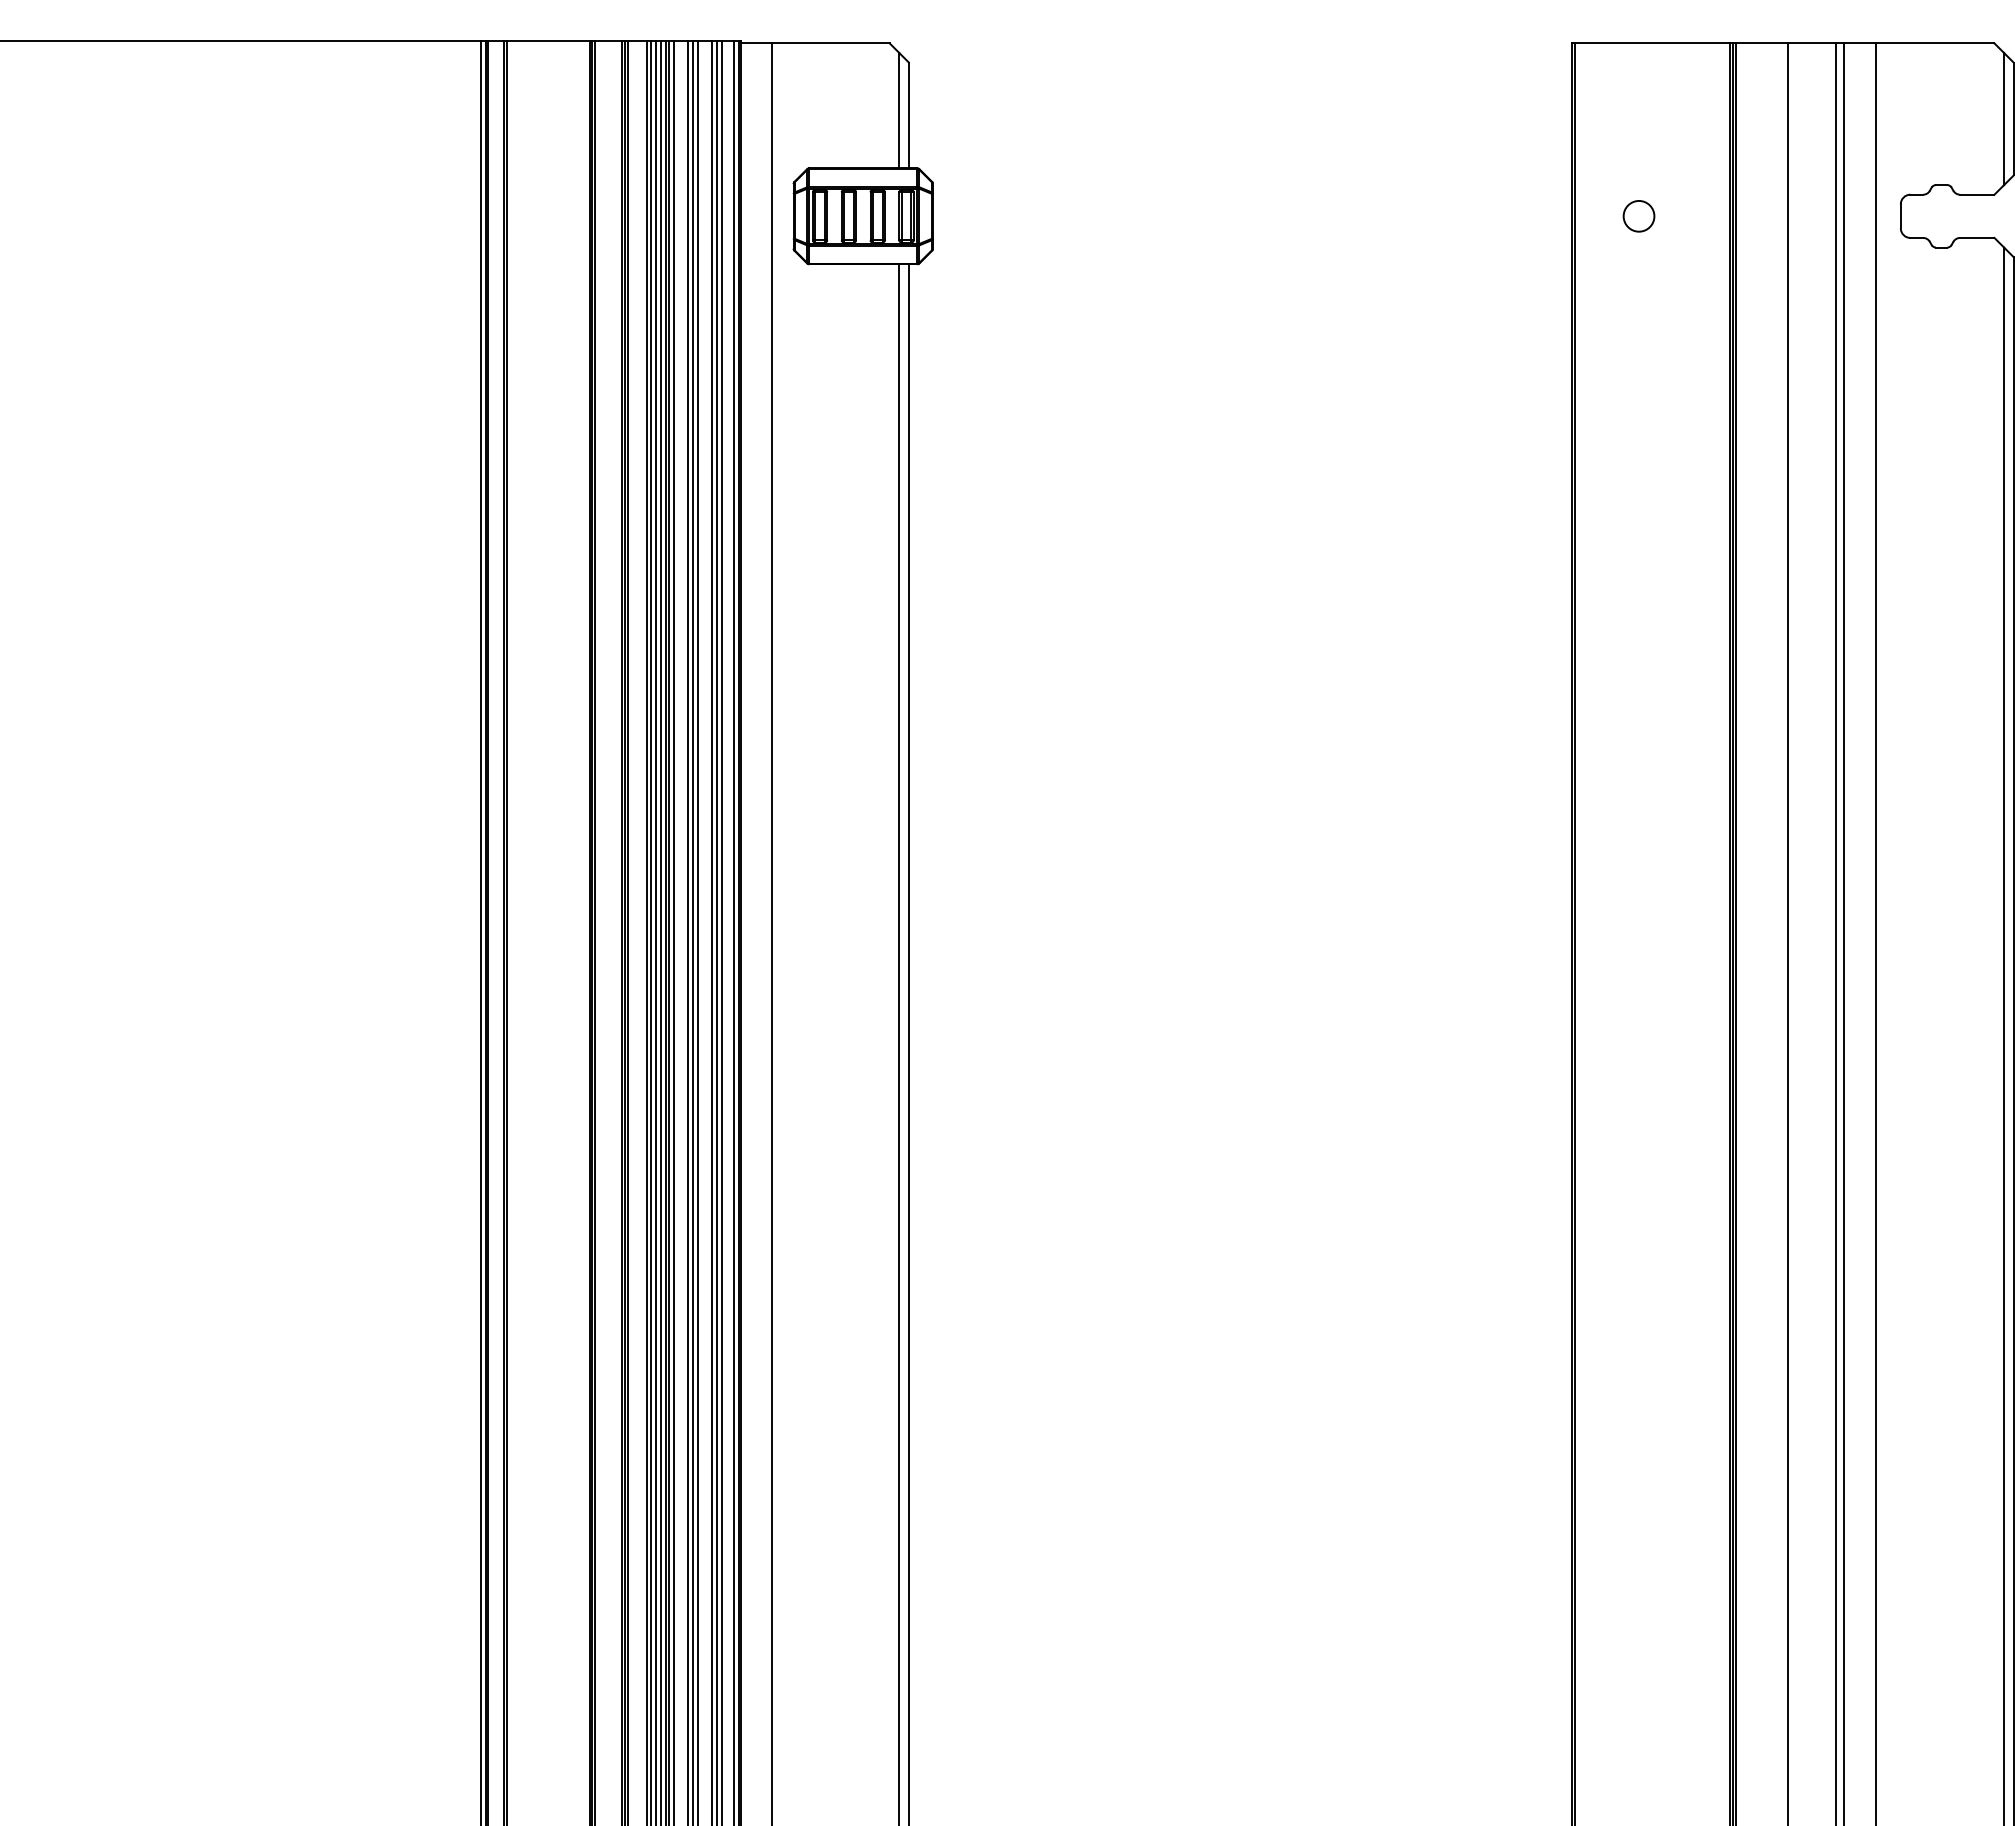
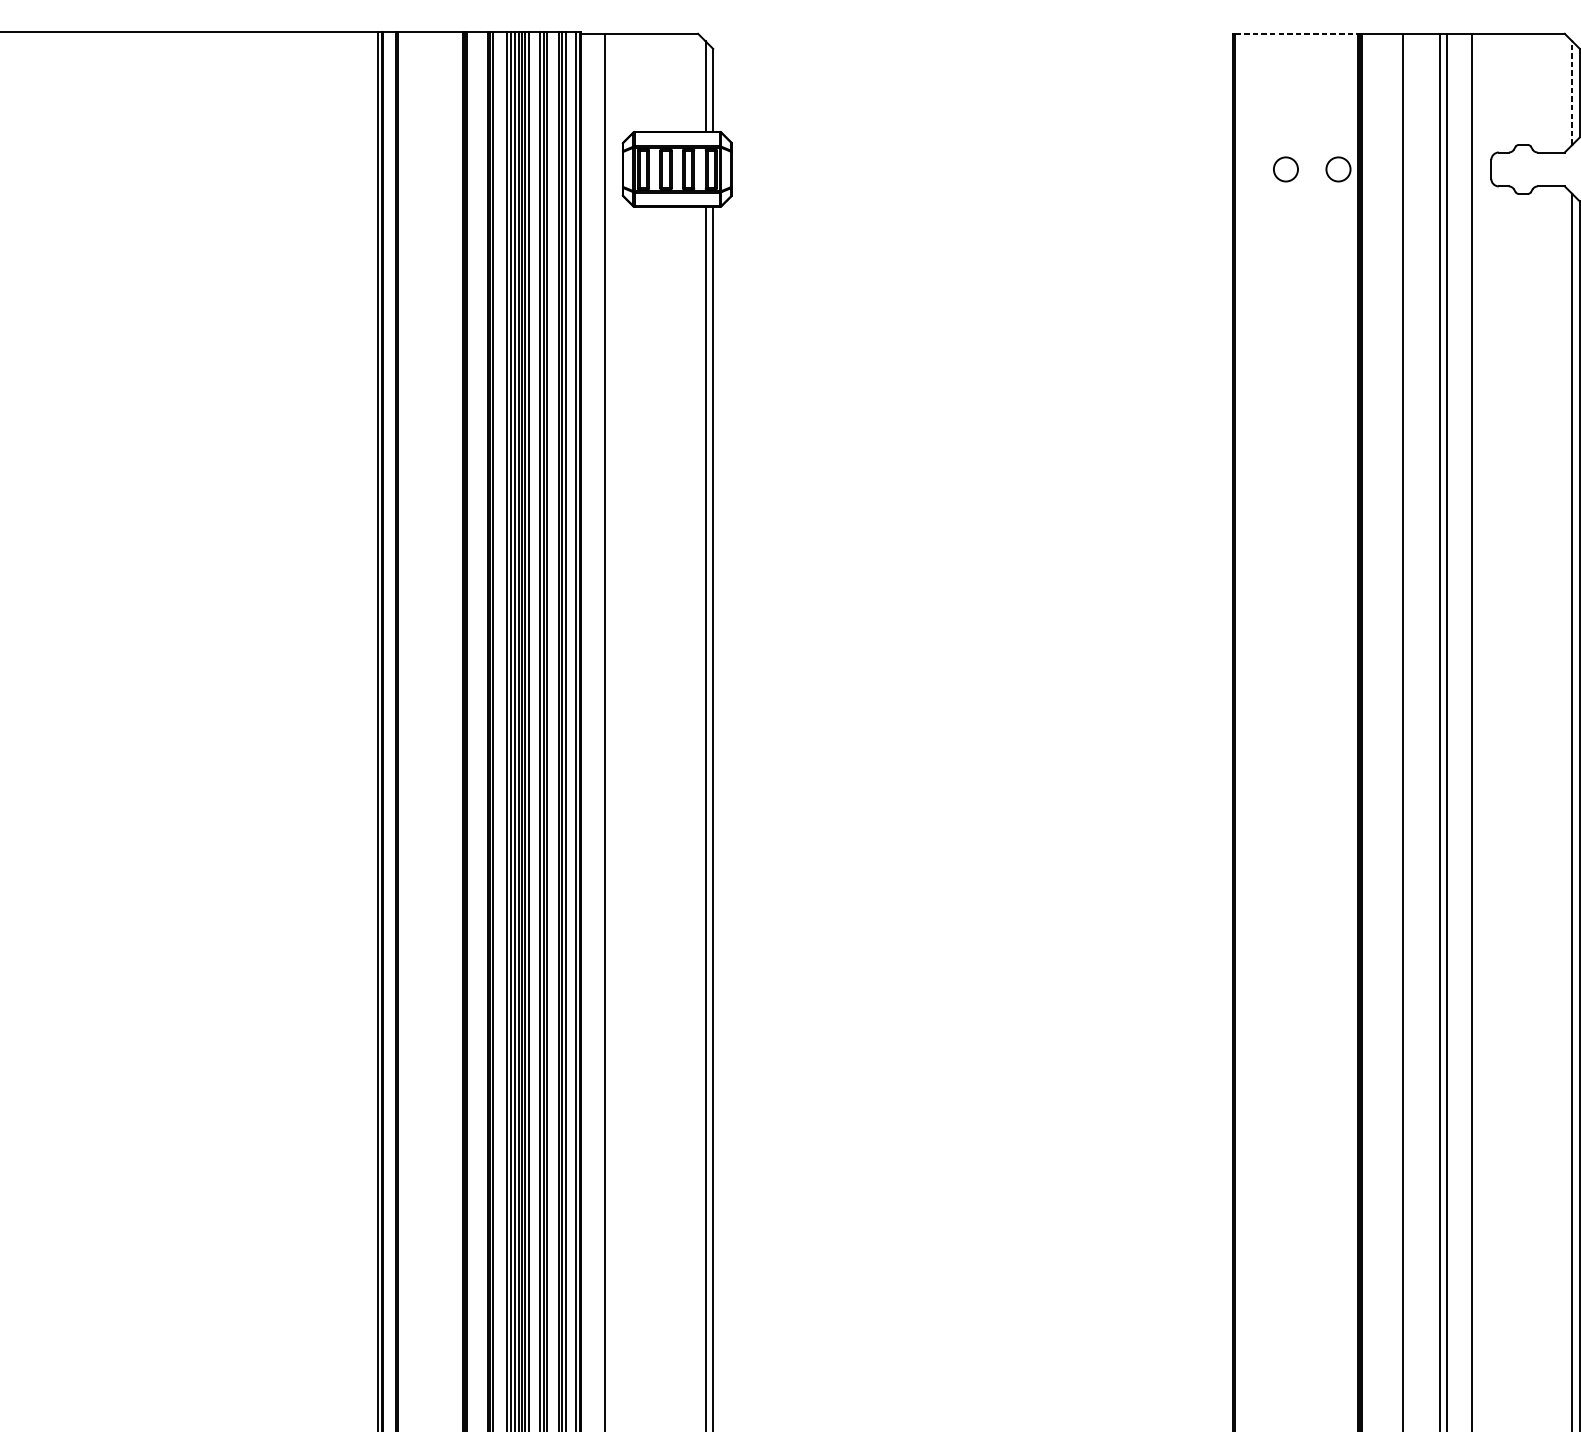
line: (1652, 43) -> (1296, 33), solid -> dashed
line: (2004, 118) -> (1572, 92), solid -> dashed
circle: (1705, 216) -> (1338, 169), added

